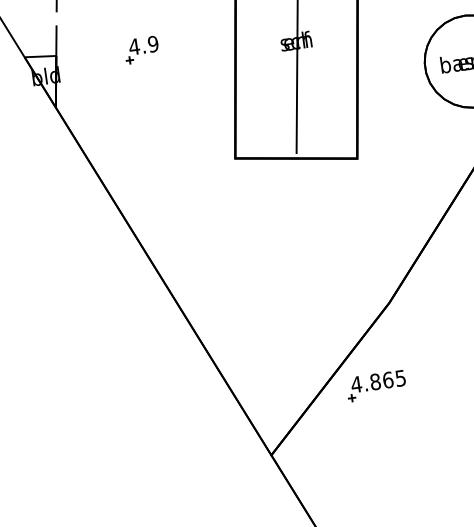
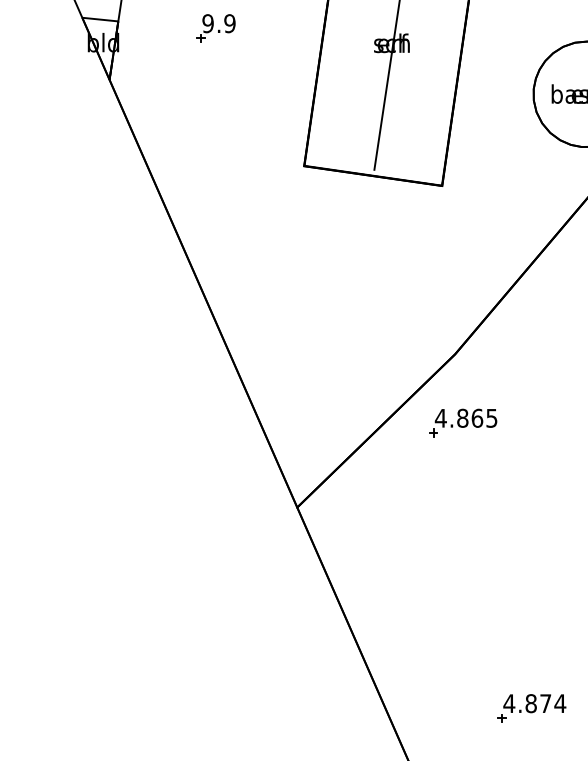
text: (134, 46) -> (208, 23), 4.9 -> 9.9
part: (376, 385) -> (463, 422), moved

